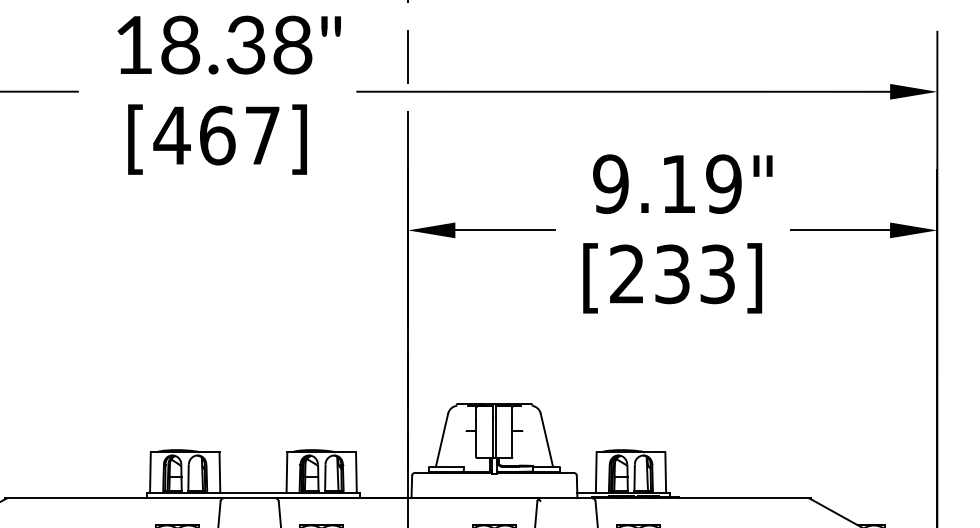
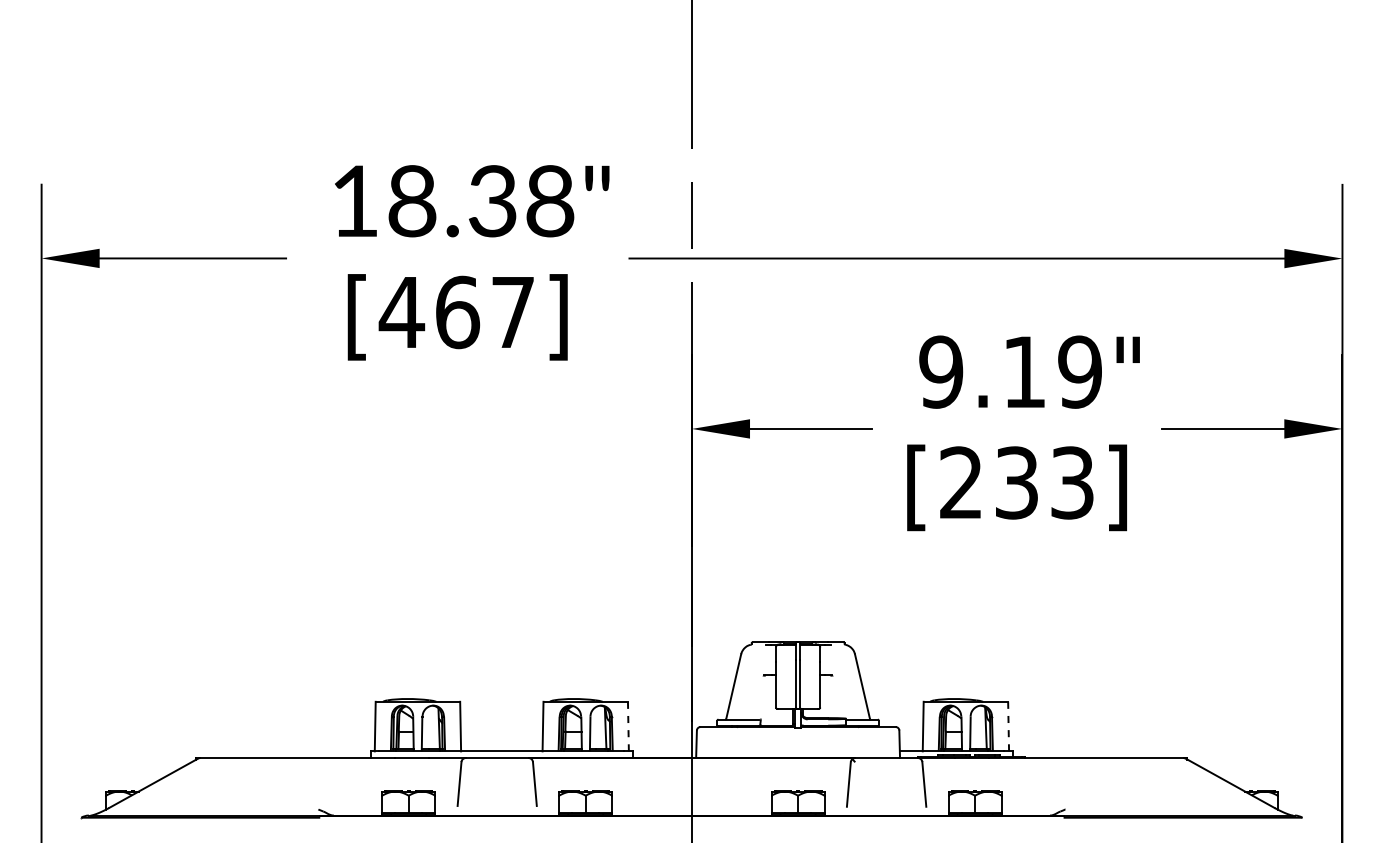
line: (356, 472) -> (628, 726), solid -> dashed
line: (665, 472) -> (1008, 726), solid -> dashed

